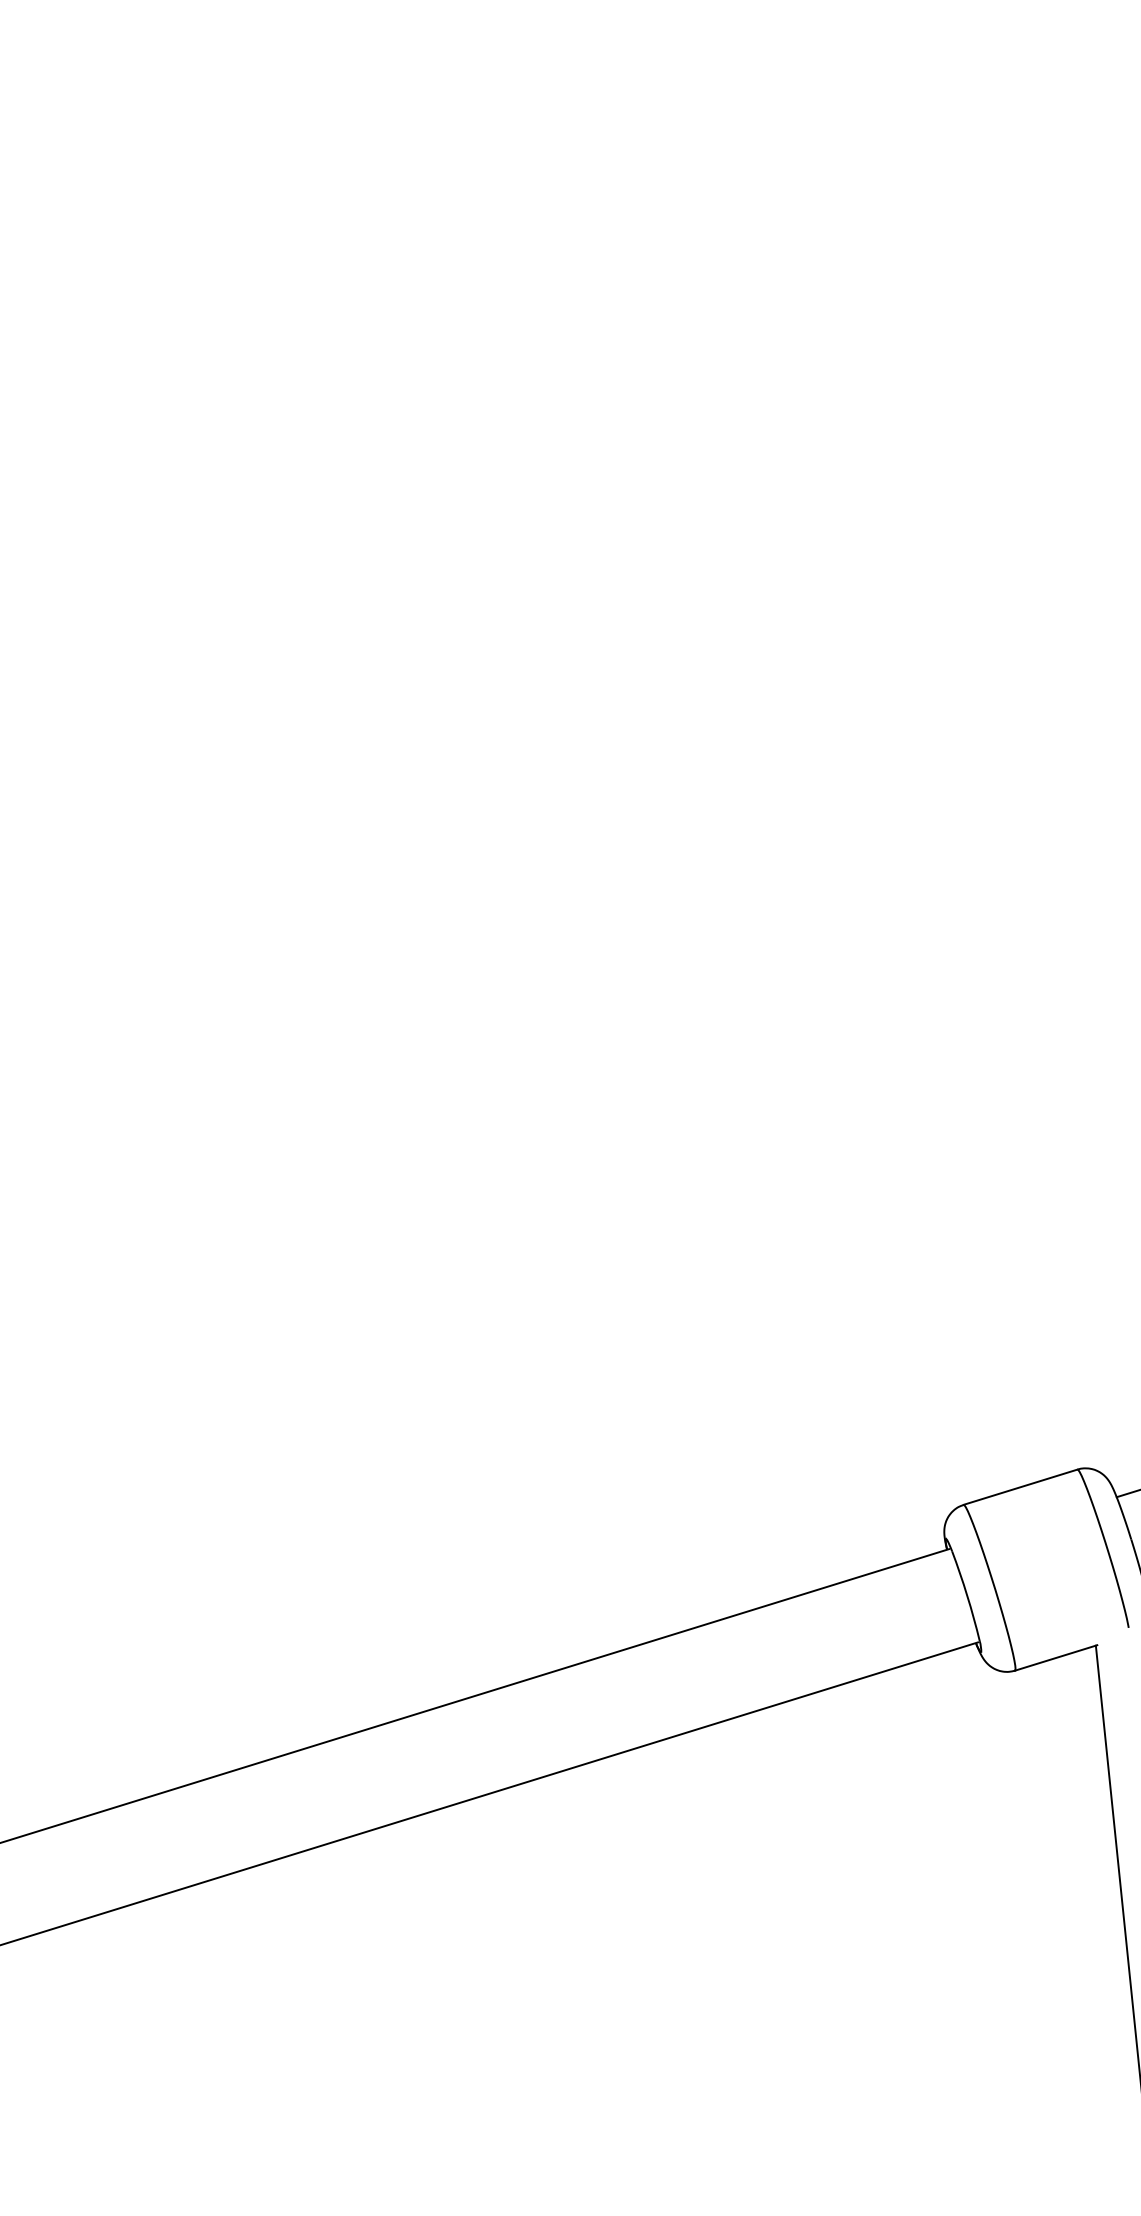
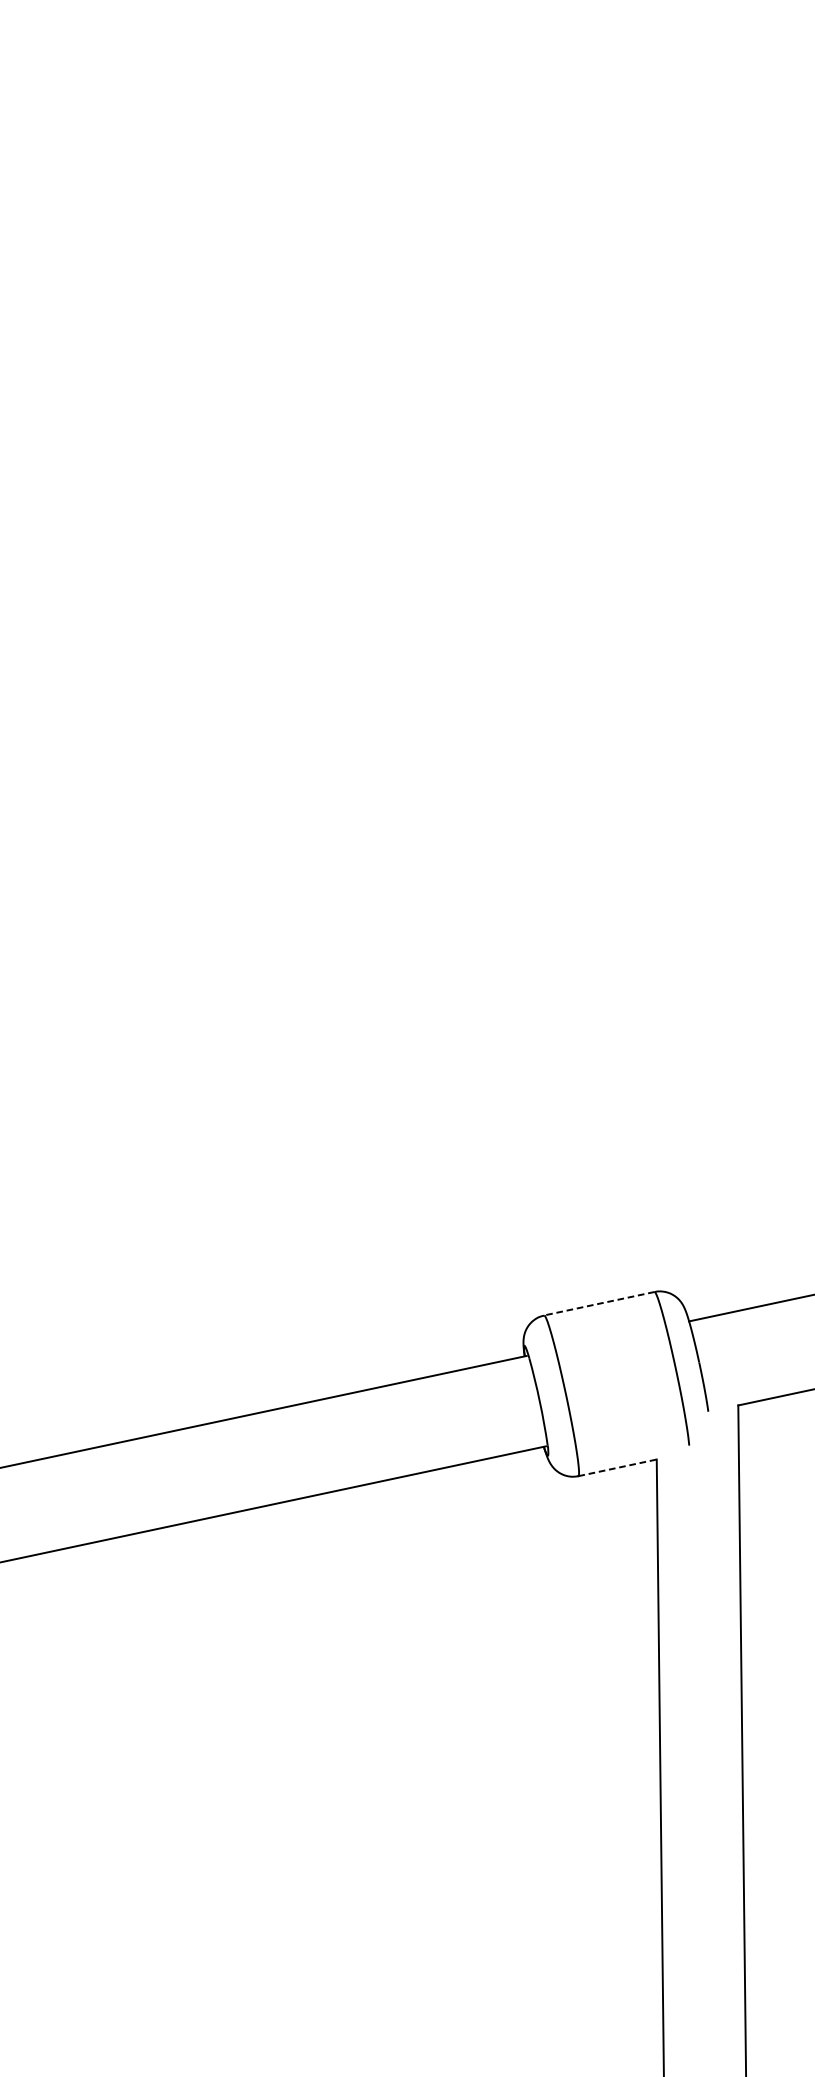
line: (1020, 1487) -> (599, 1303), solid -> dashed
line: (1056, 1657) -> (618, 1467), solid -> dashed

